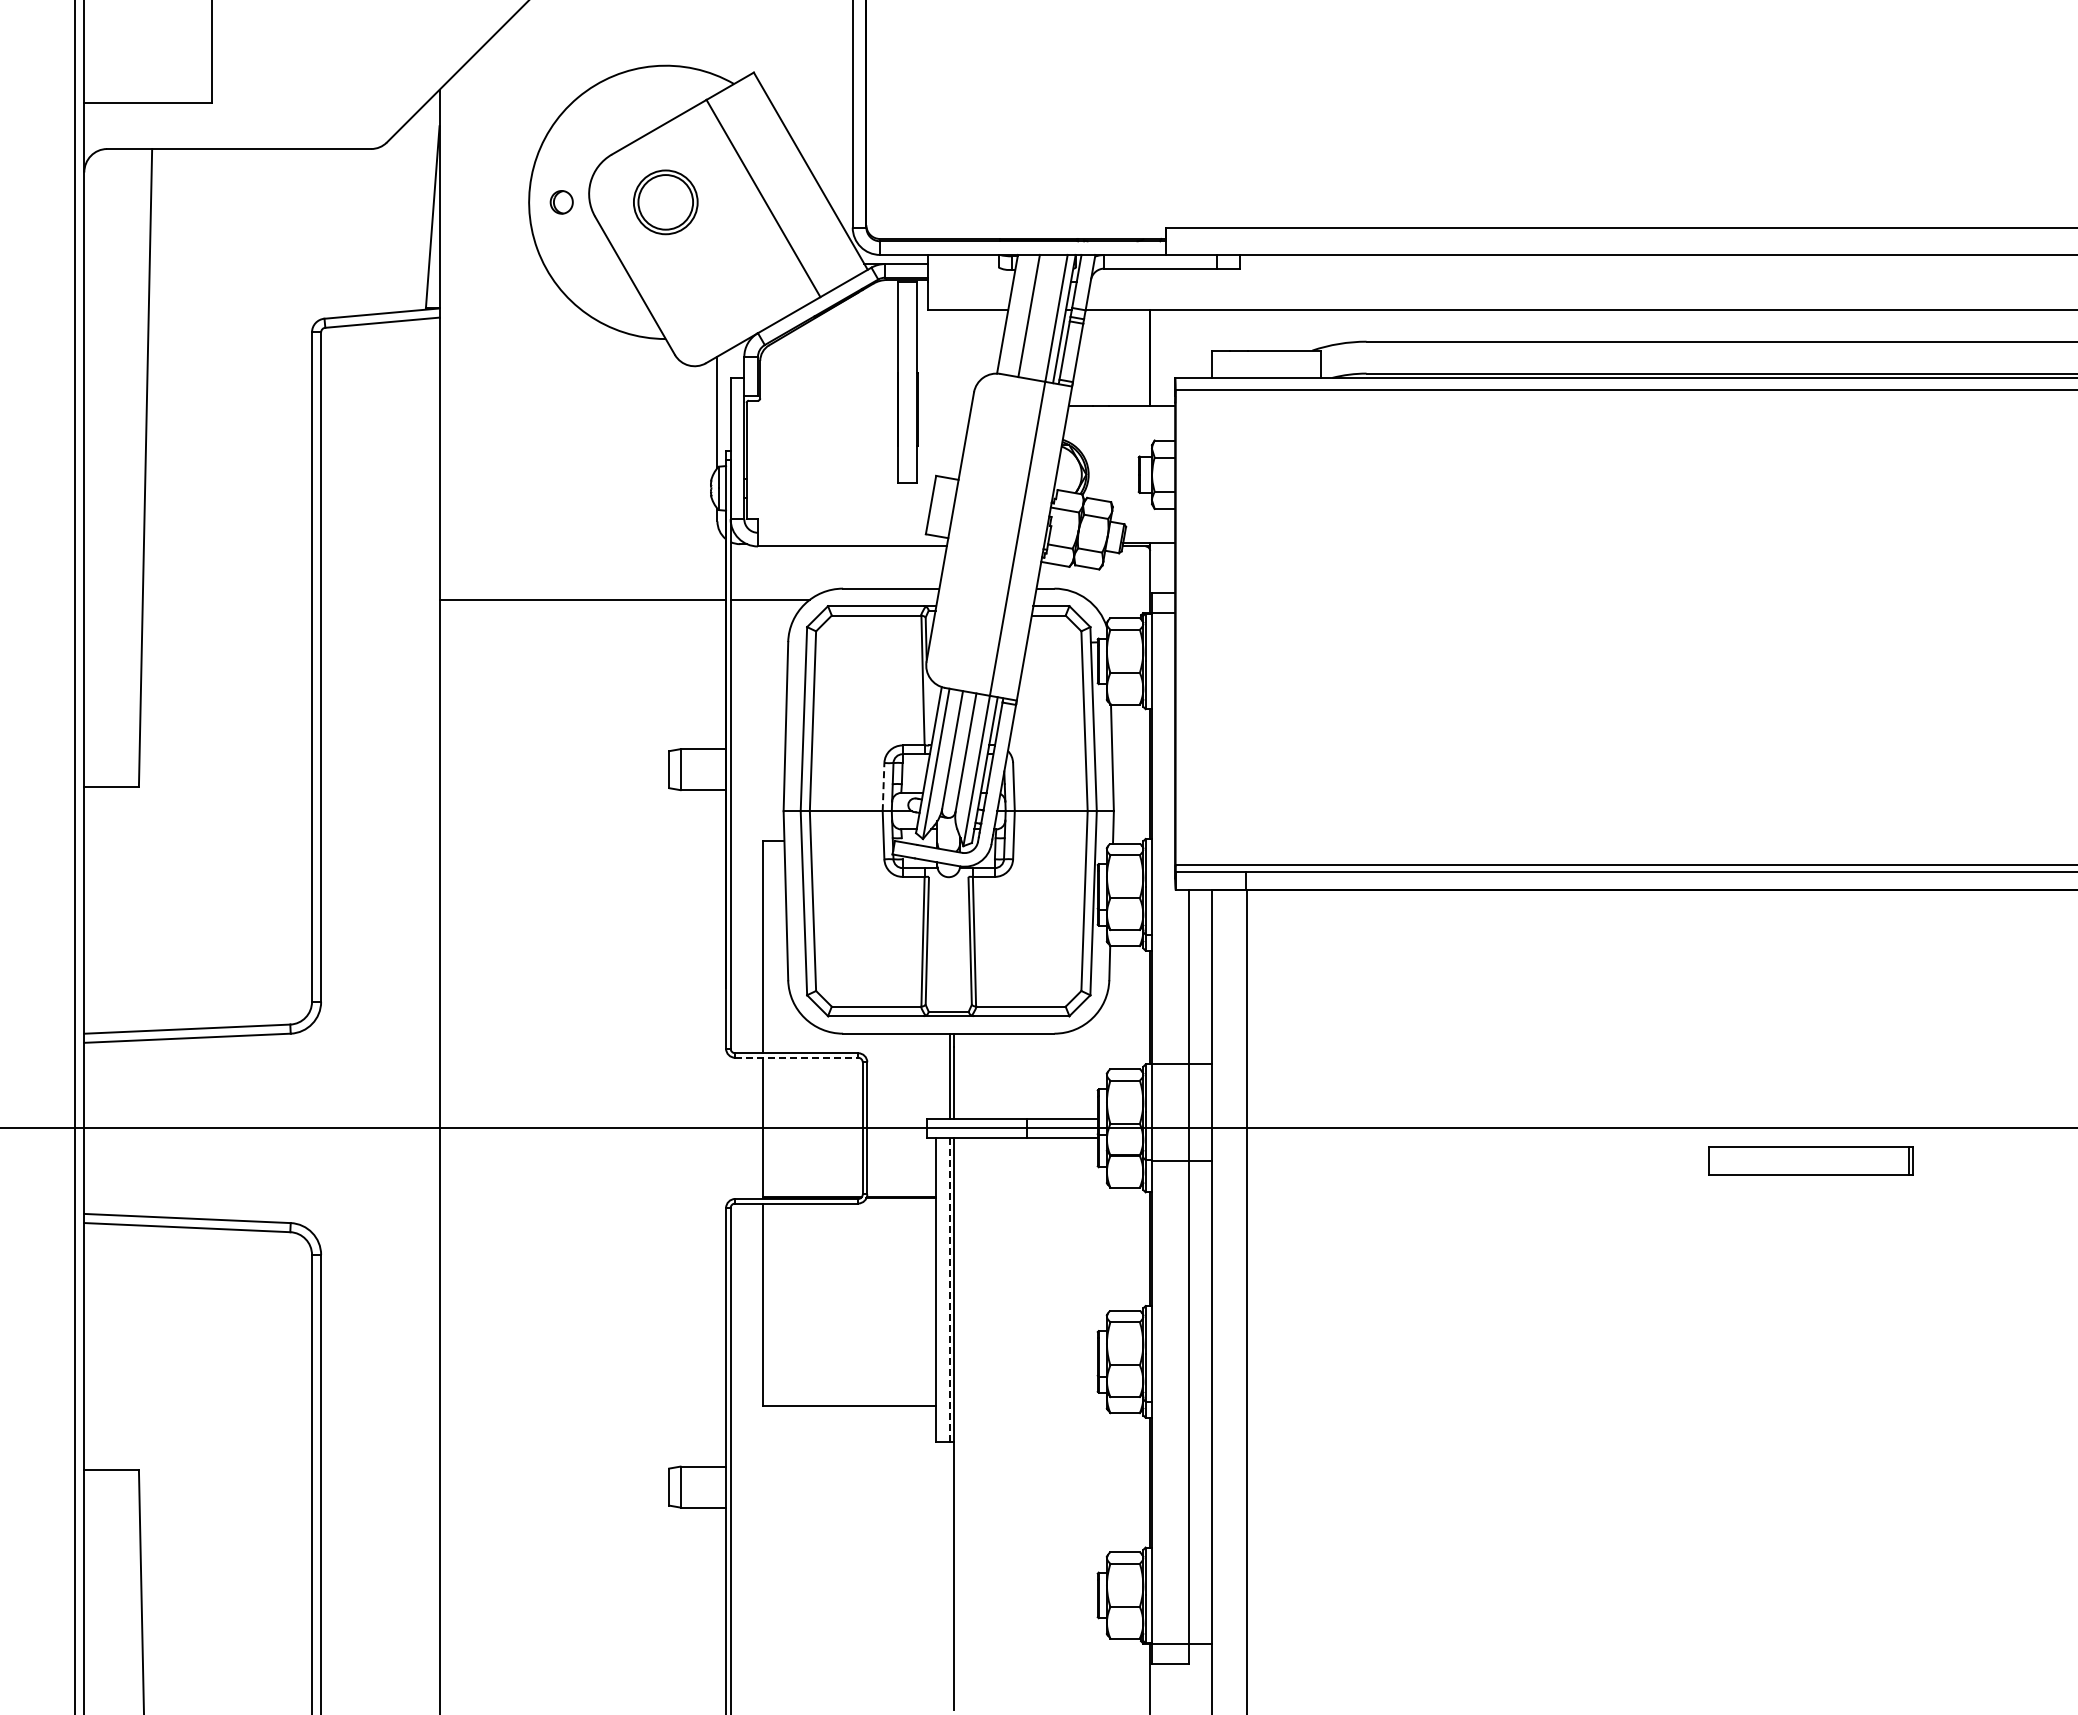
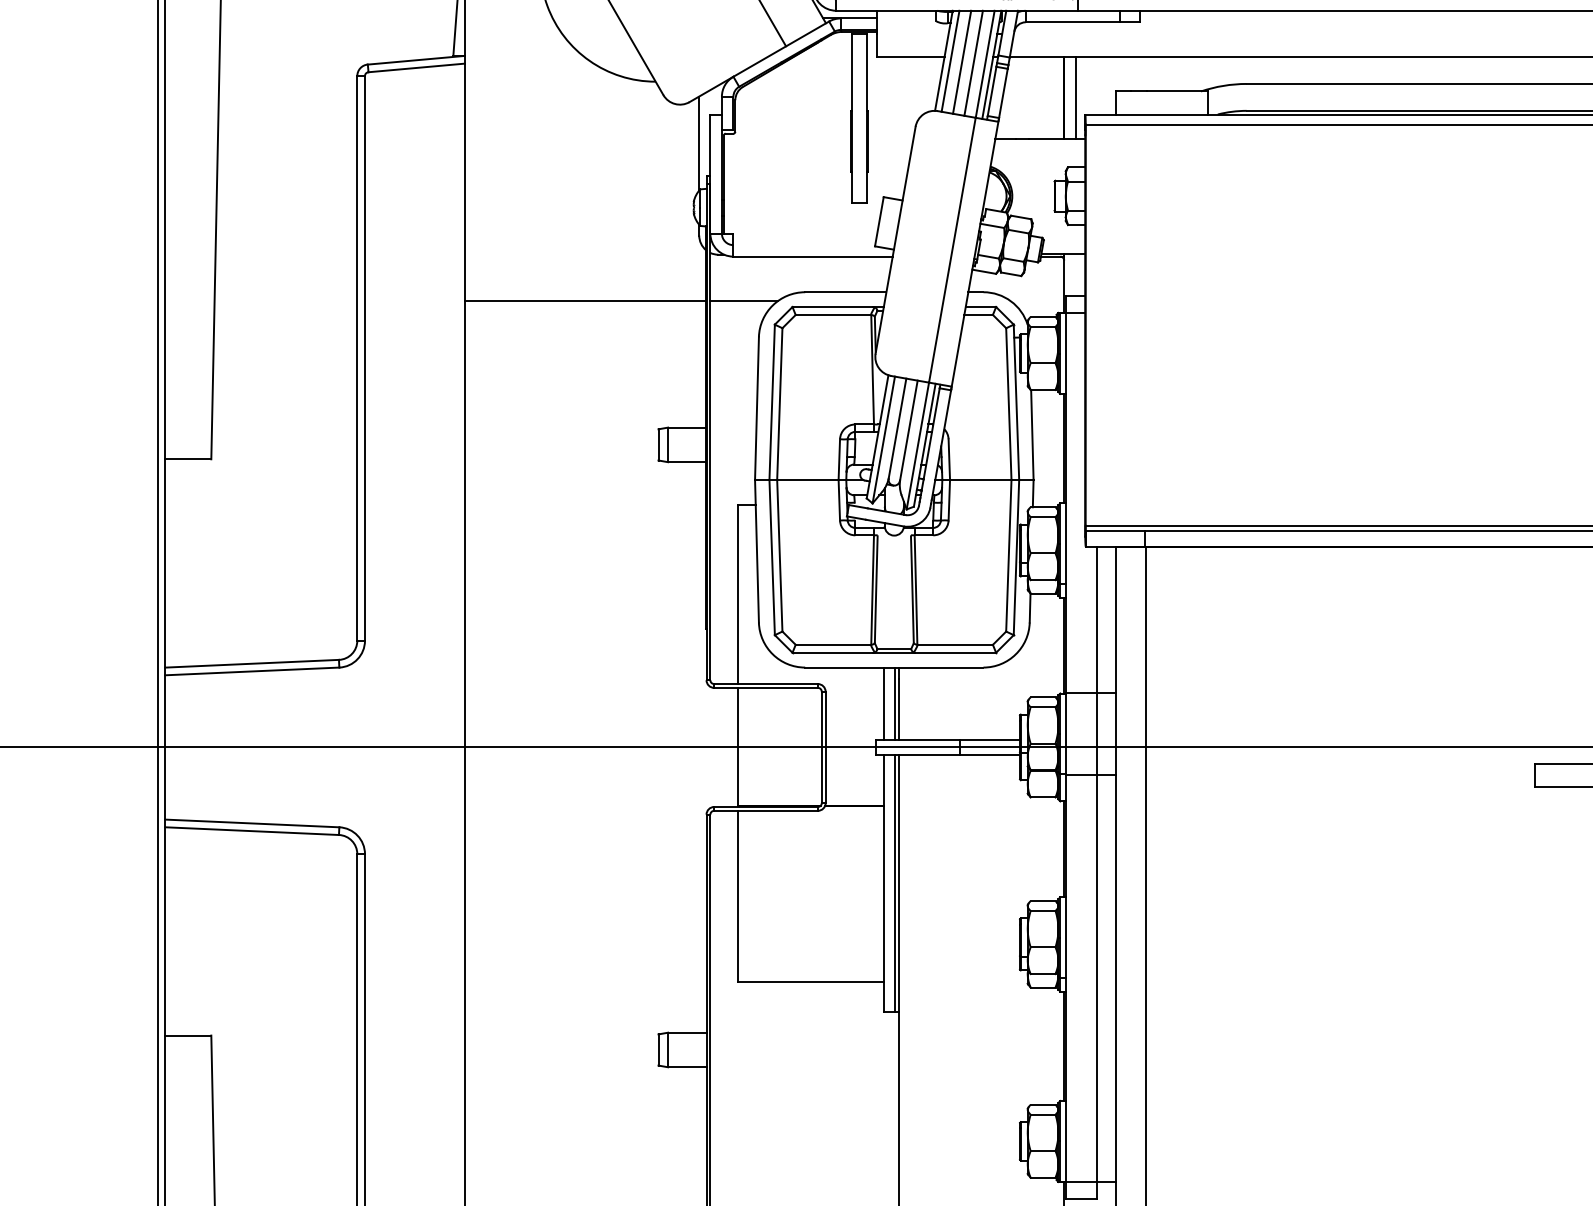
line: (1015, 314) -> (950, 61), added
line: (1042, 316) -> (973, 62), added
line: (1163, 357) -> (1075, 97), added
line: (883, 786) -> (839, 459), dashed -> solid
line: (797, 1057) -> (766, 687), dashed -> solid
line: (936, 1076) -> (883, 703), added
line: (949, 1289) -> (894, 883), dashed -> solid

